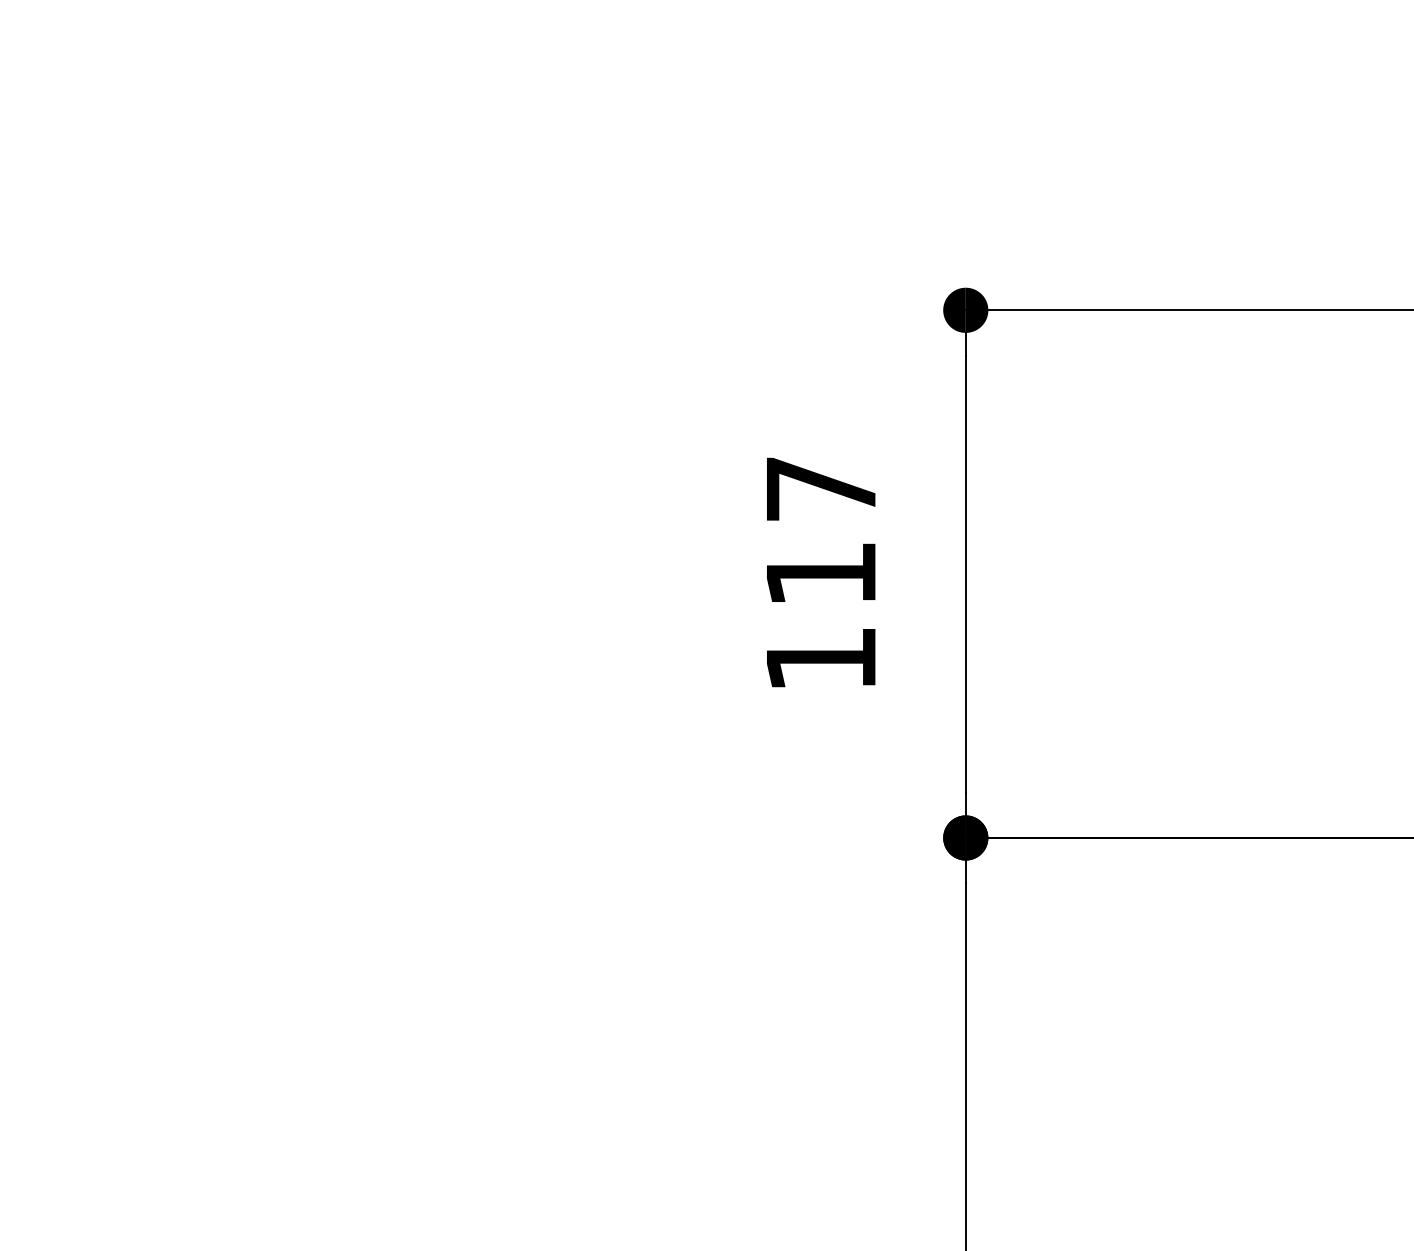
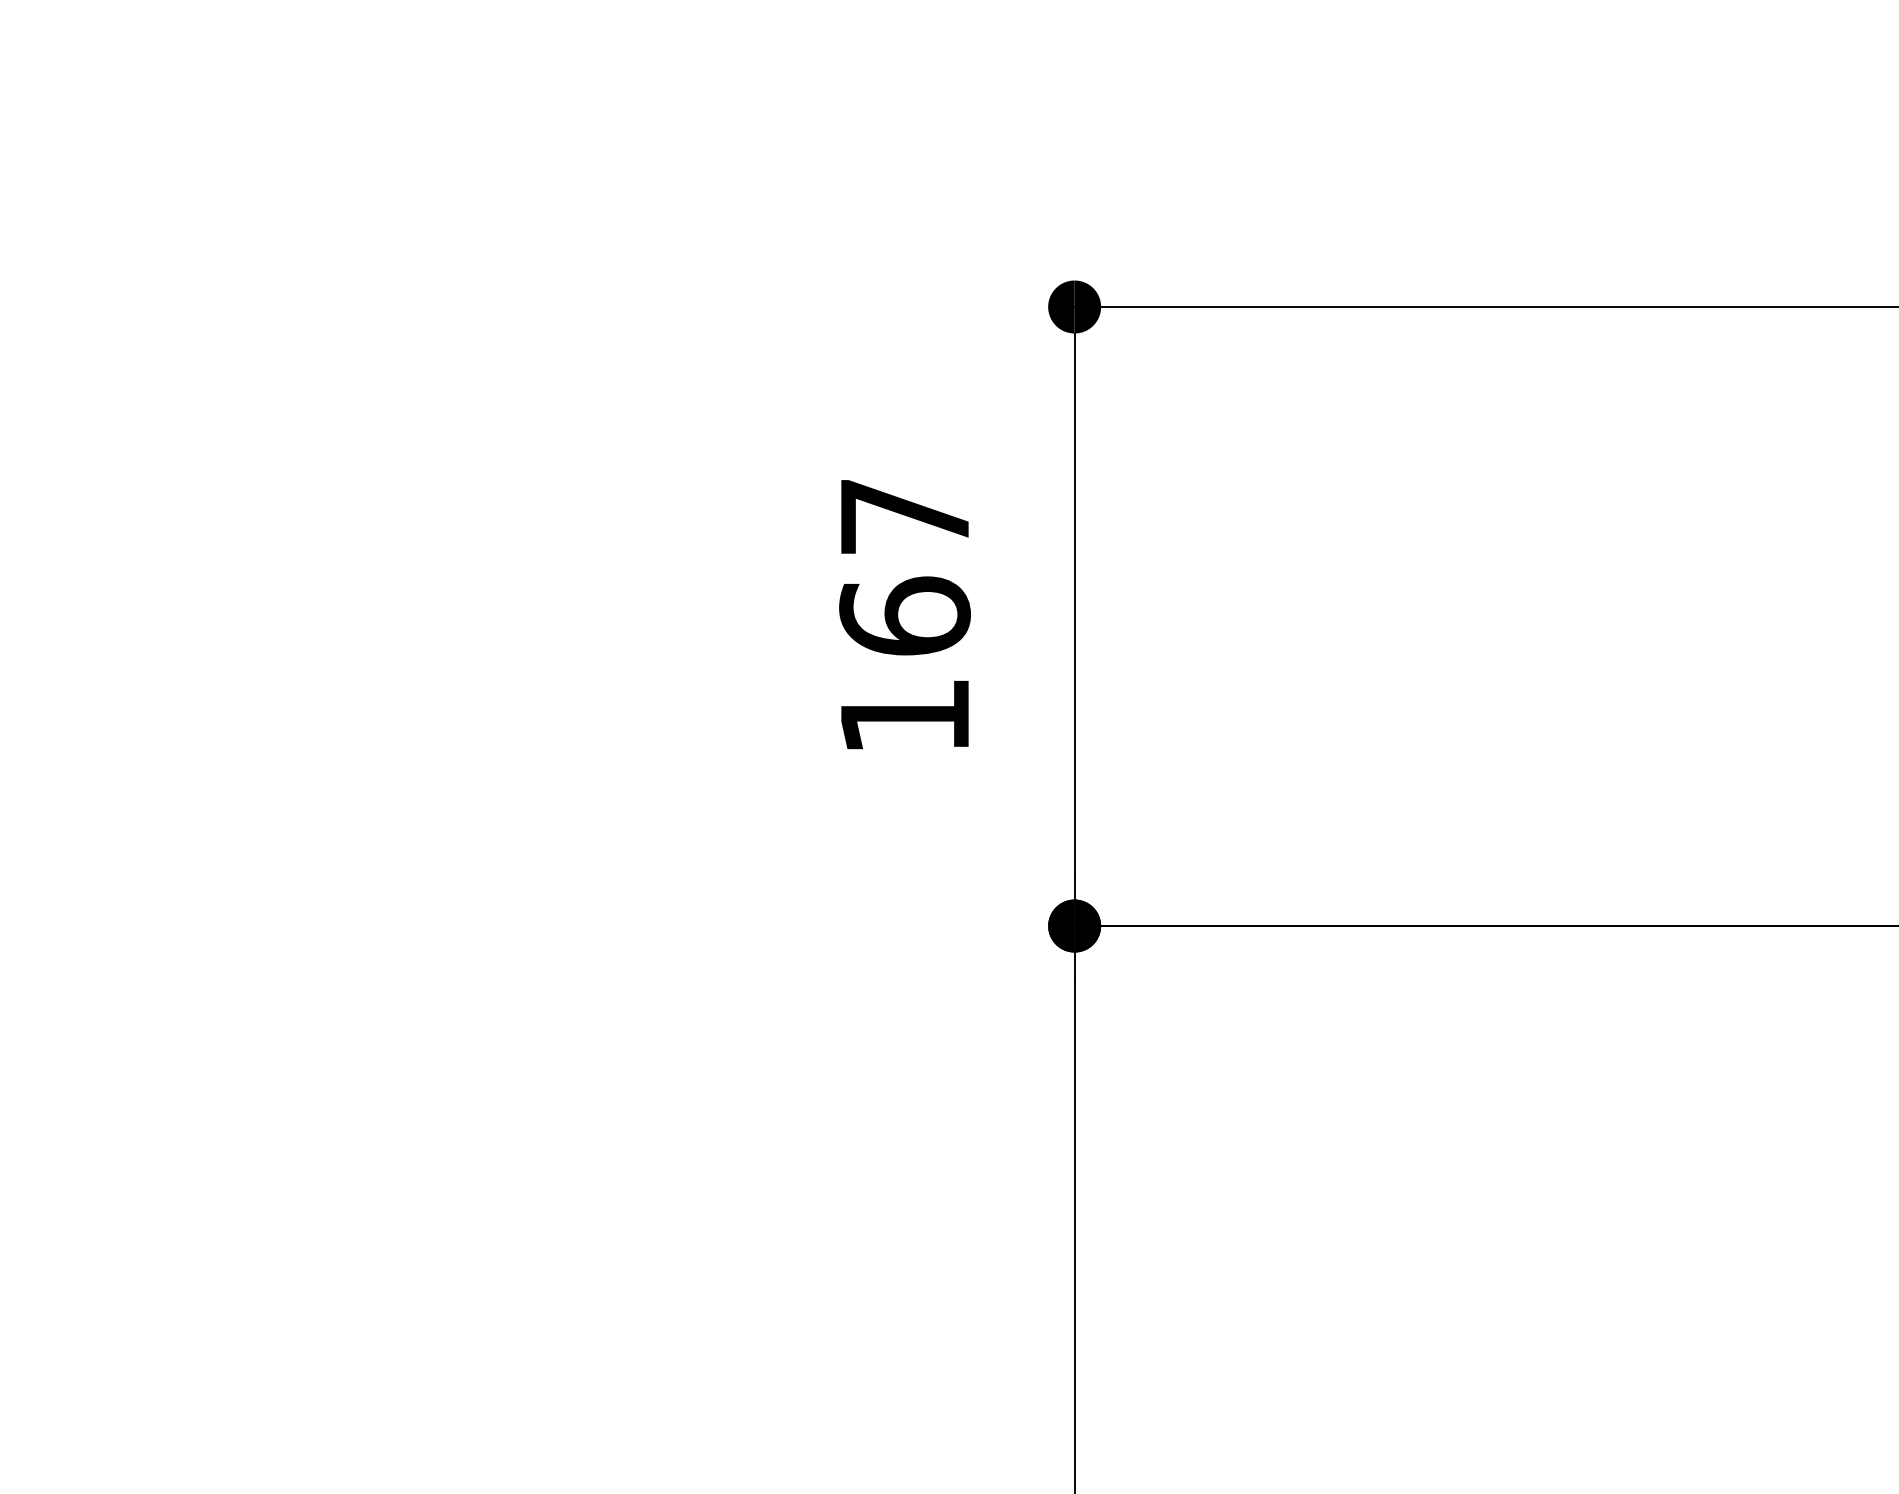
text: (820, 573) -> (904, 615), 117 -> 167

